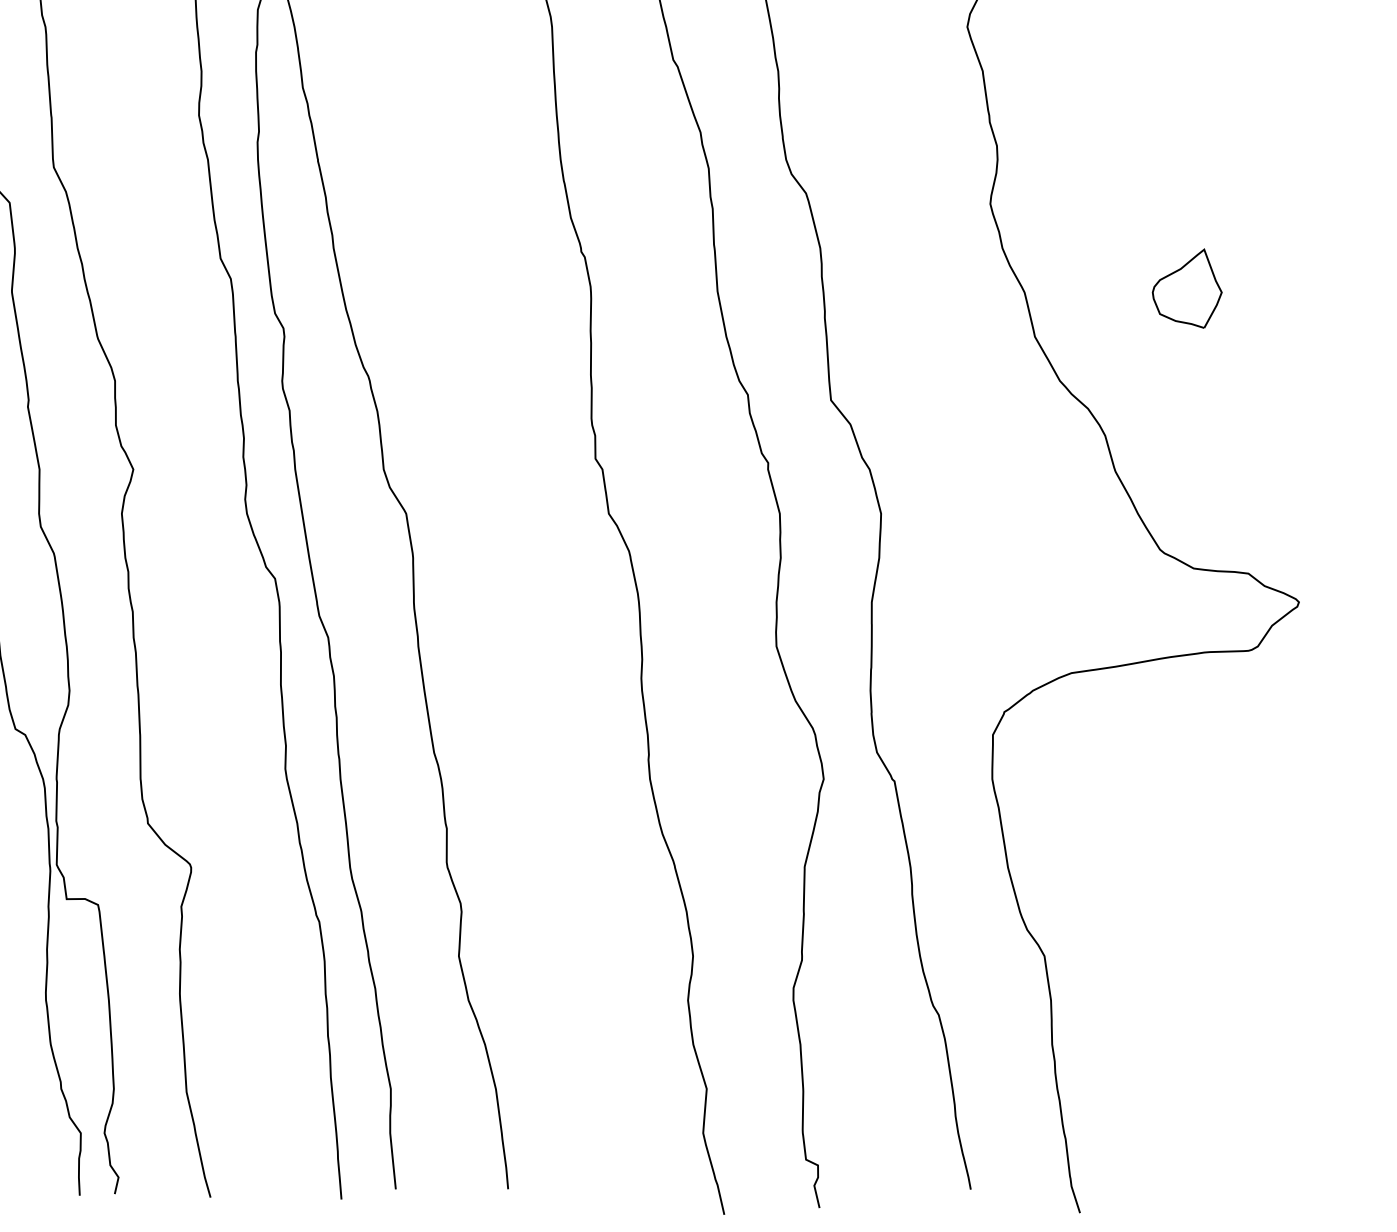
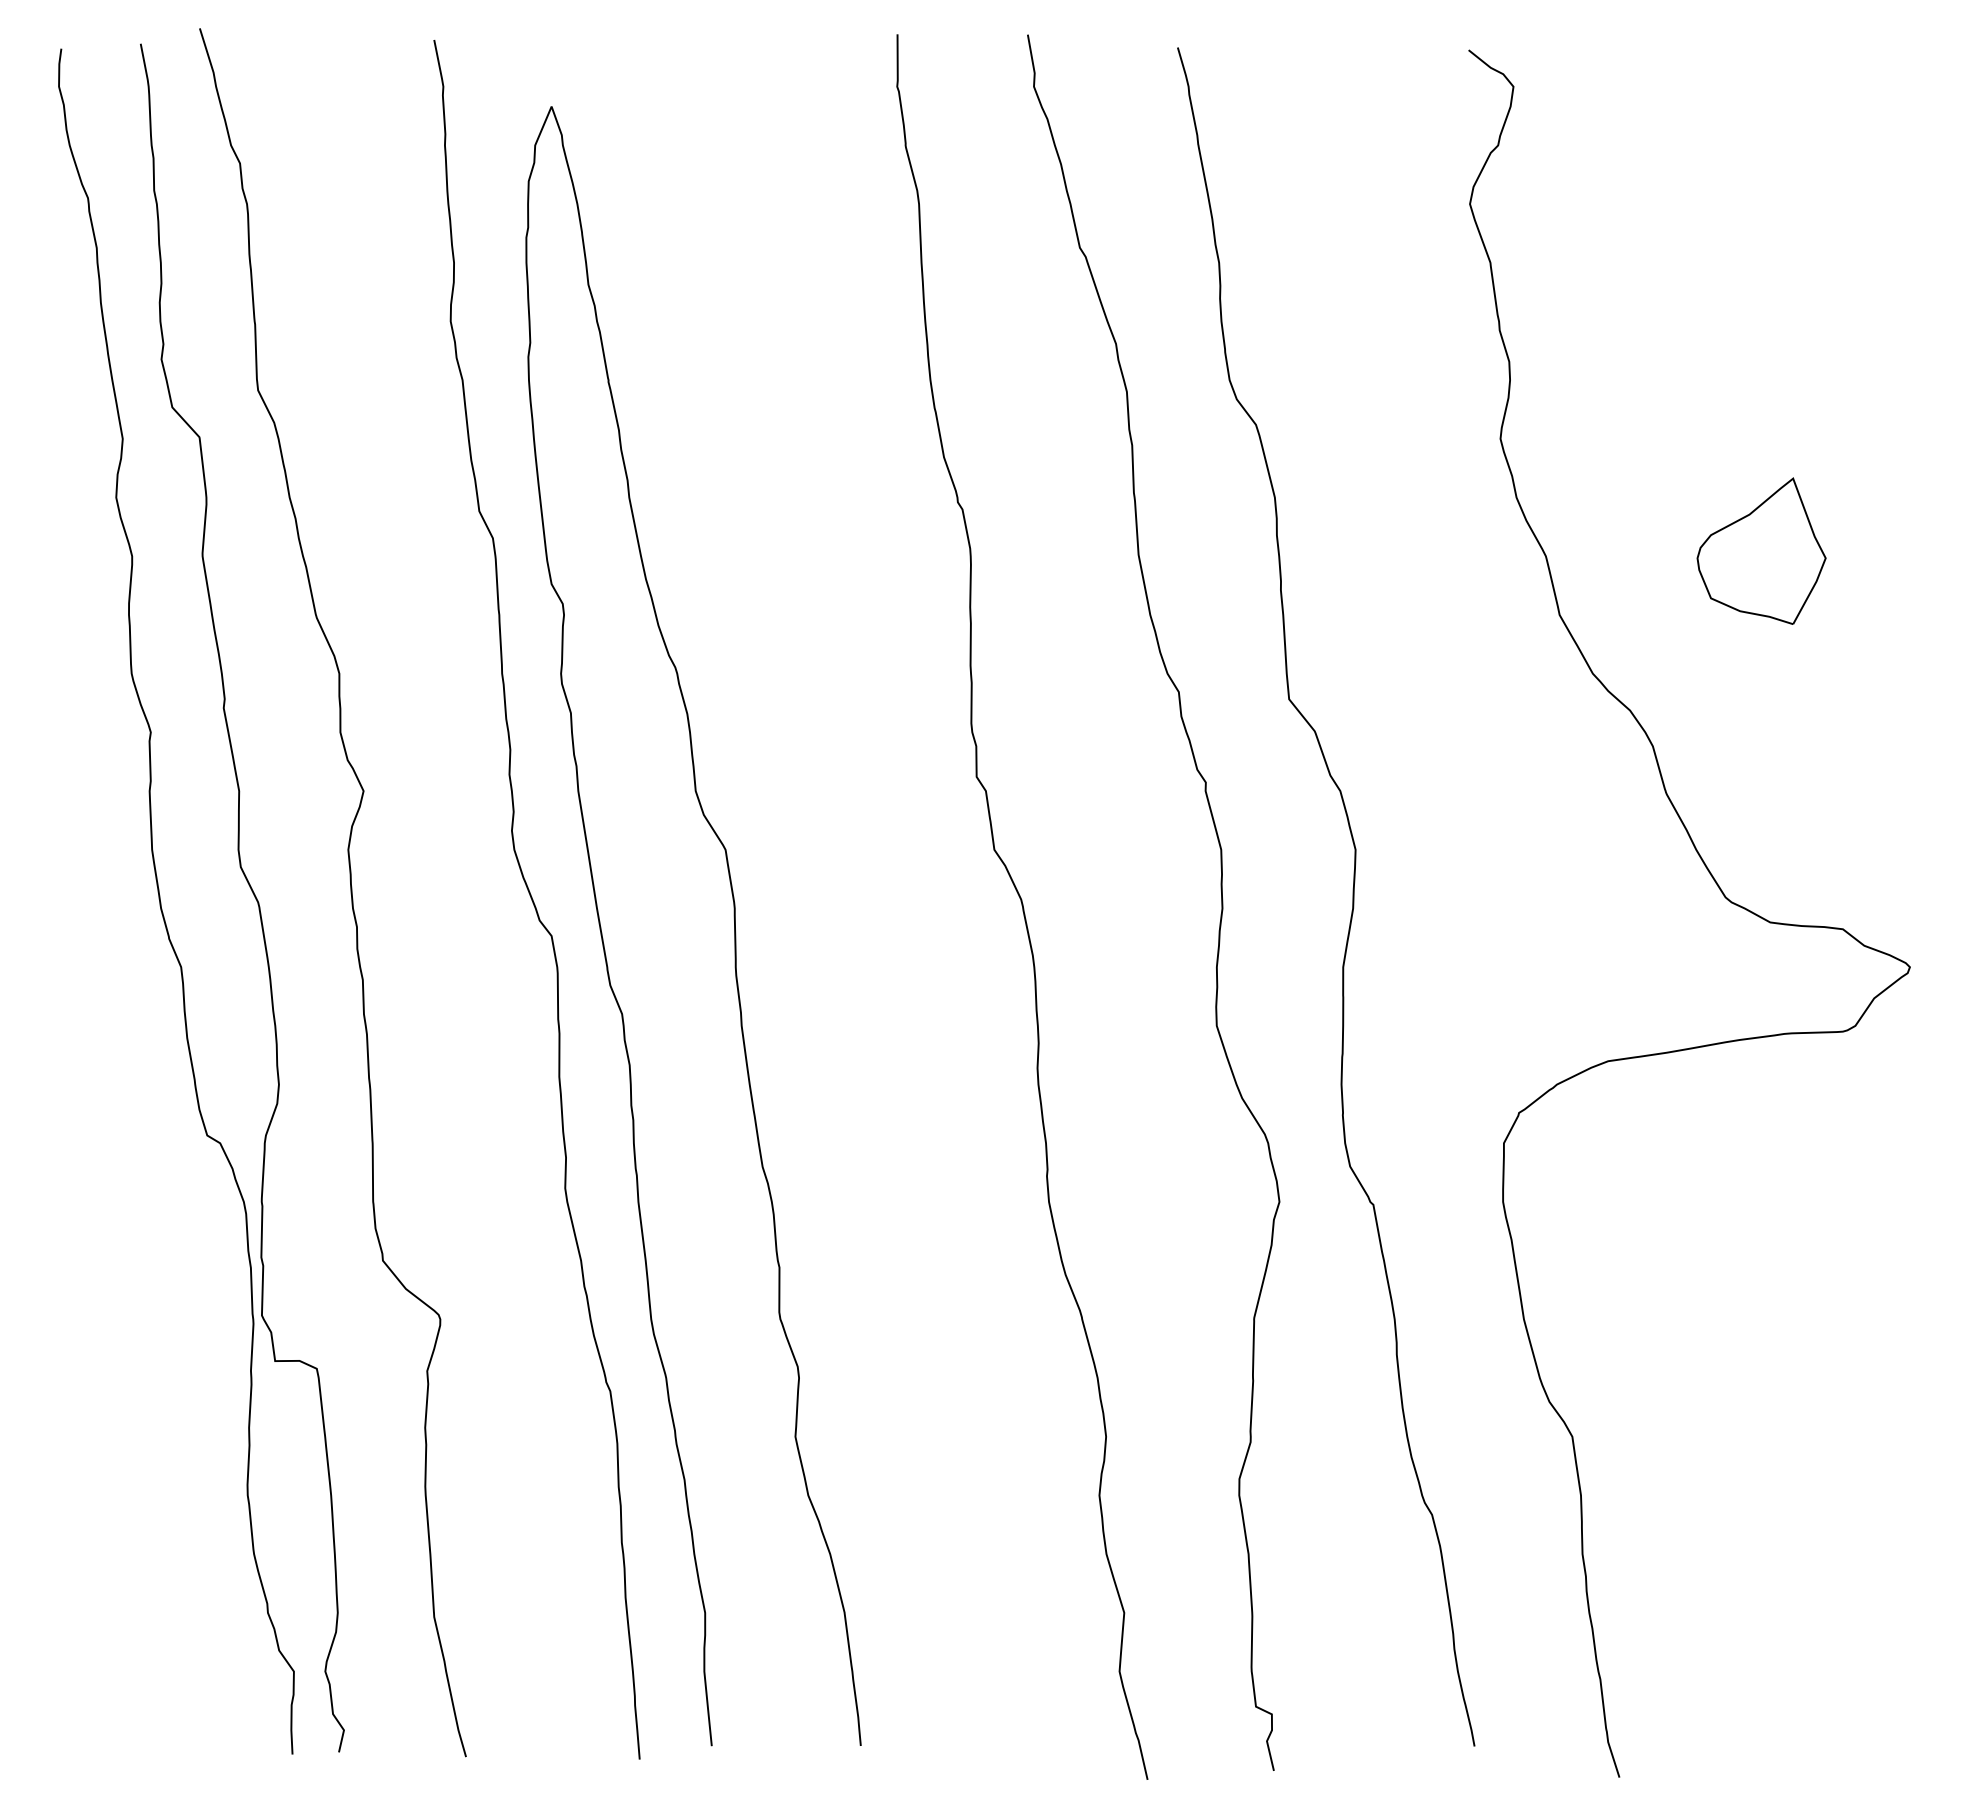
part: (1187, 288) -> (1761, 551), size x1.4

